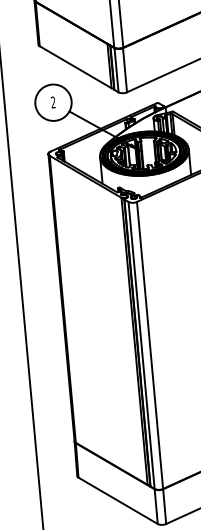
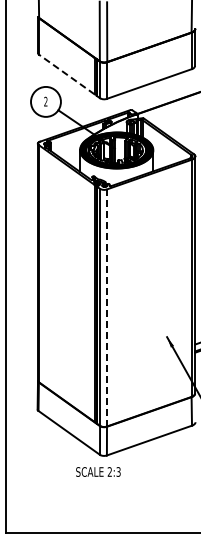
line: (75, 67) -> (66, 74), solid -> dashed
line: (150, 344) -> (107, 307), solid -> dashed

